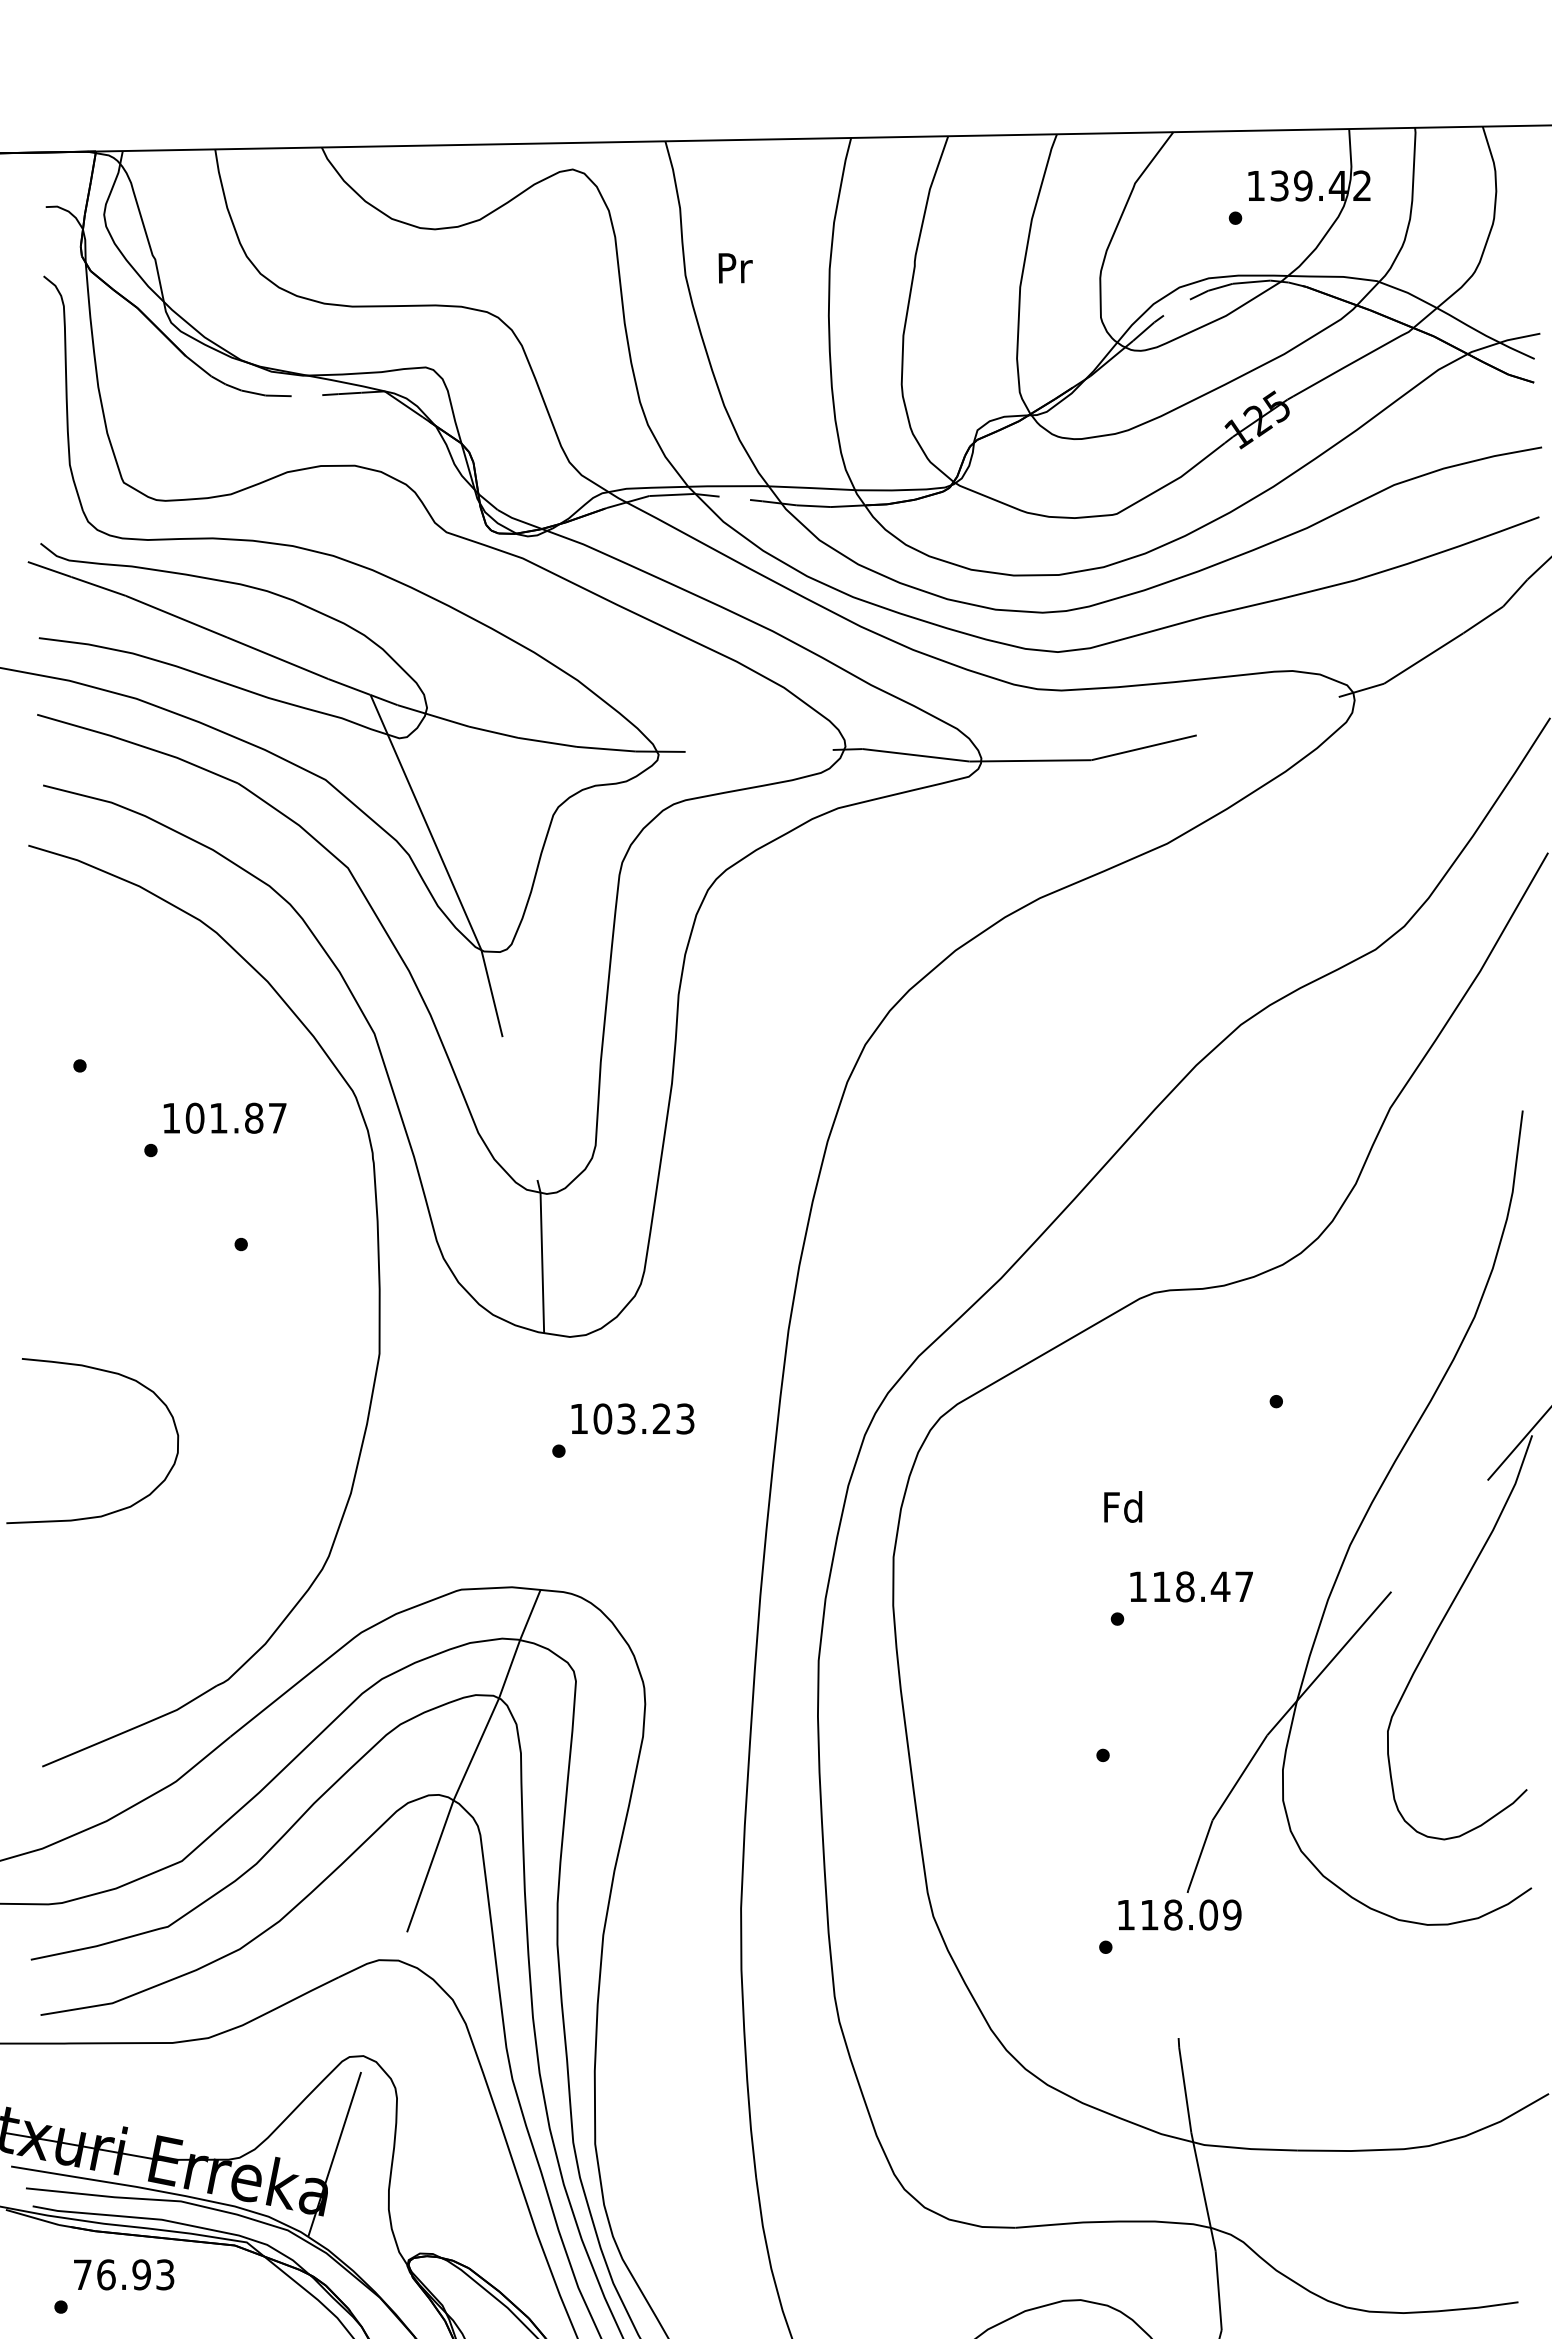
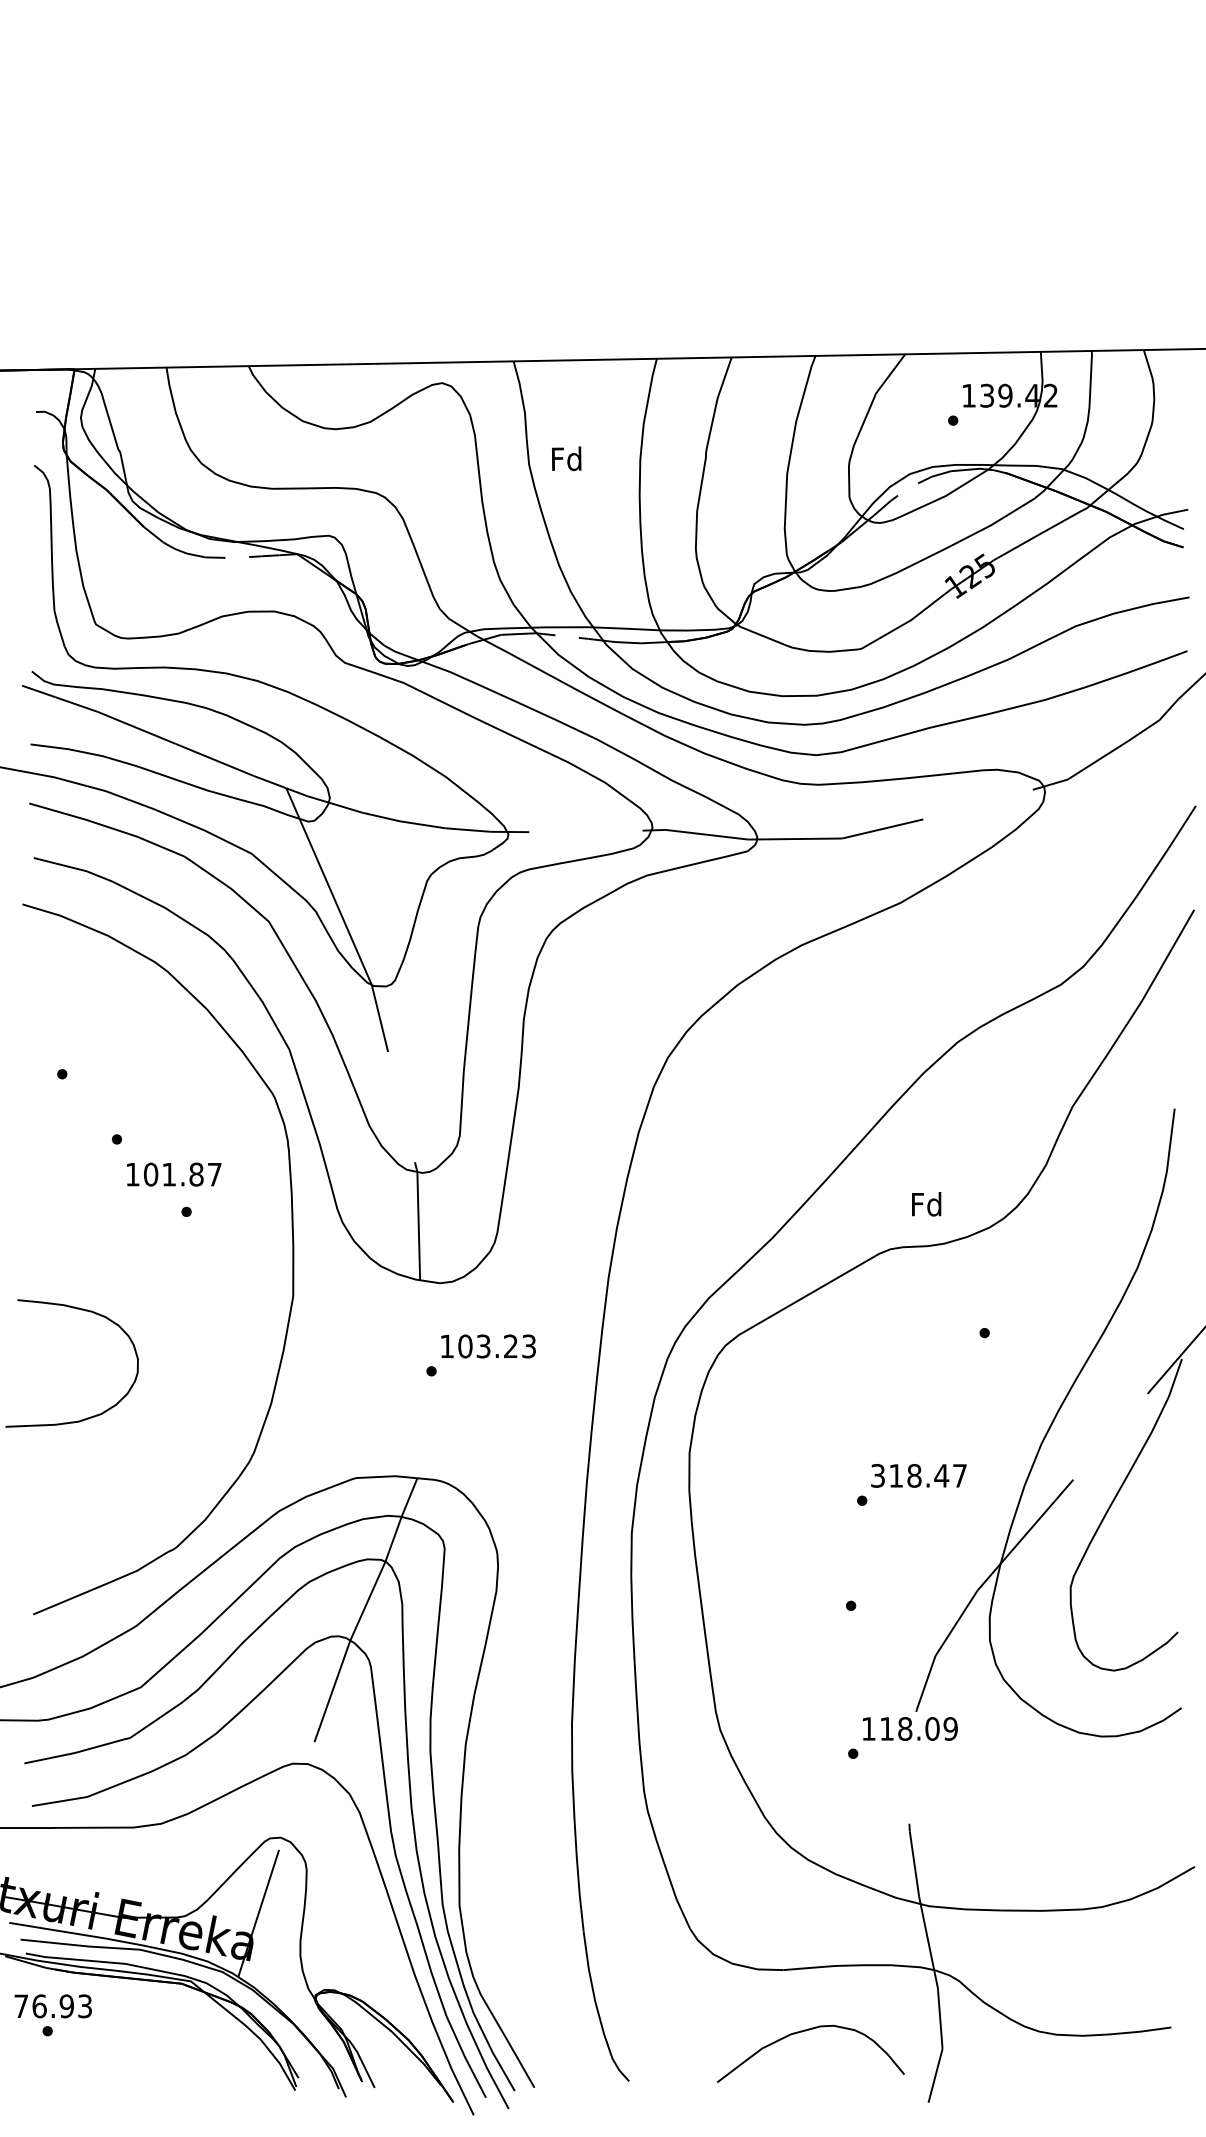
text: (733, 267) -> (566, 458), Pr -> Fd
text: (225, 1118) -> (174, 1174), moved
text: (1123, 1507) -> (926, 1204), moved
text: (1137, 1586) -> (877, 1475), 118.47 -> 318.47
text: (123, 2275) -> (52, 2006), moved

